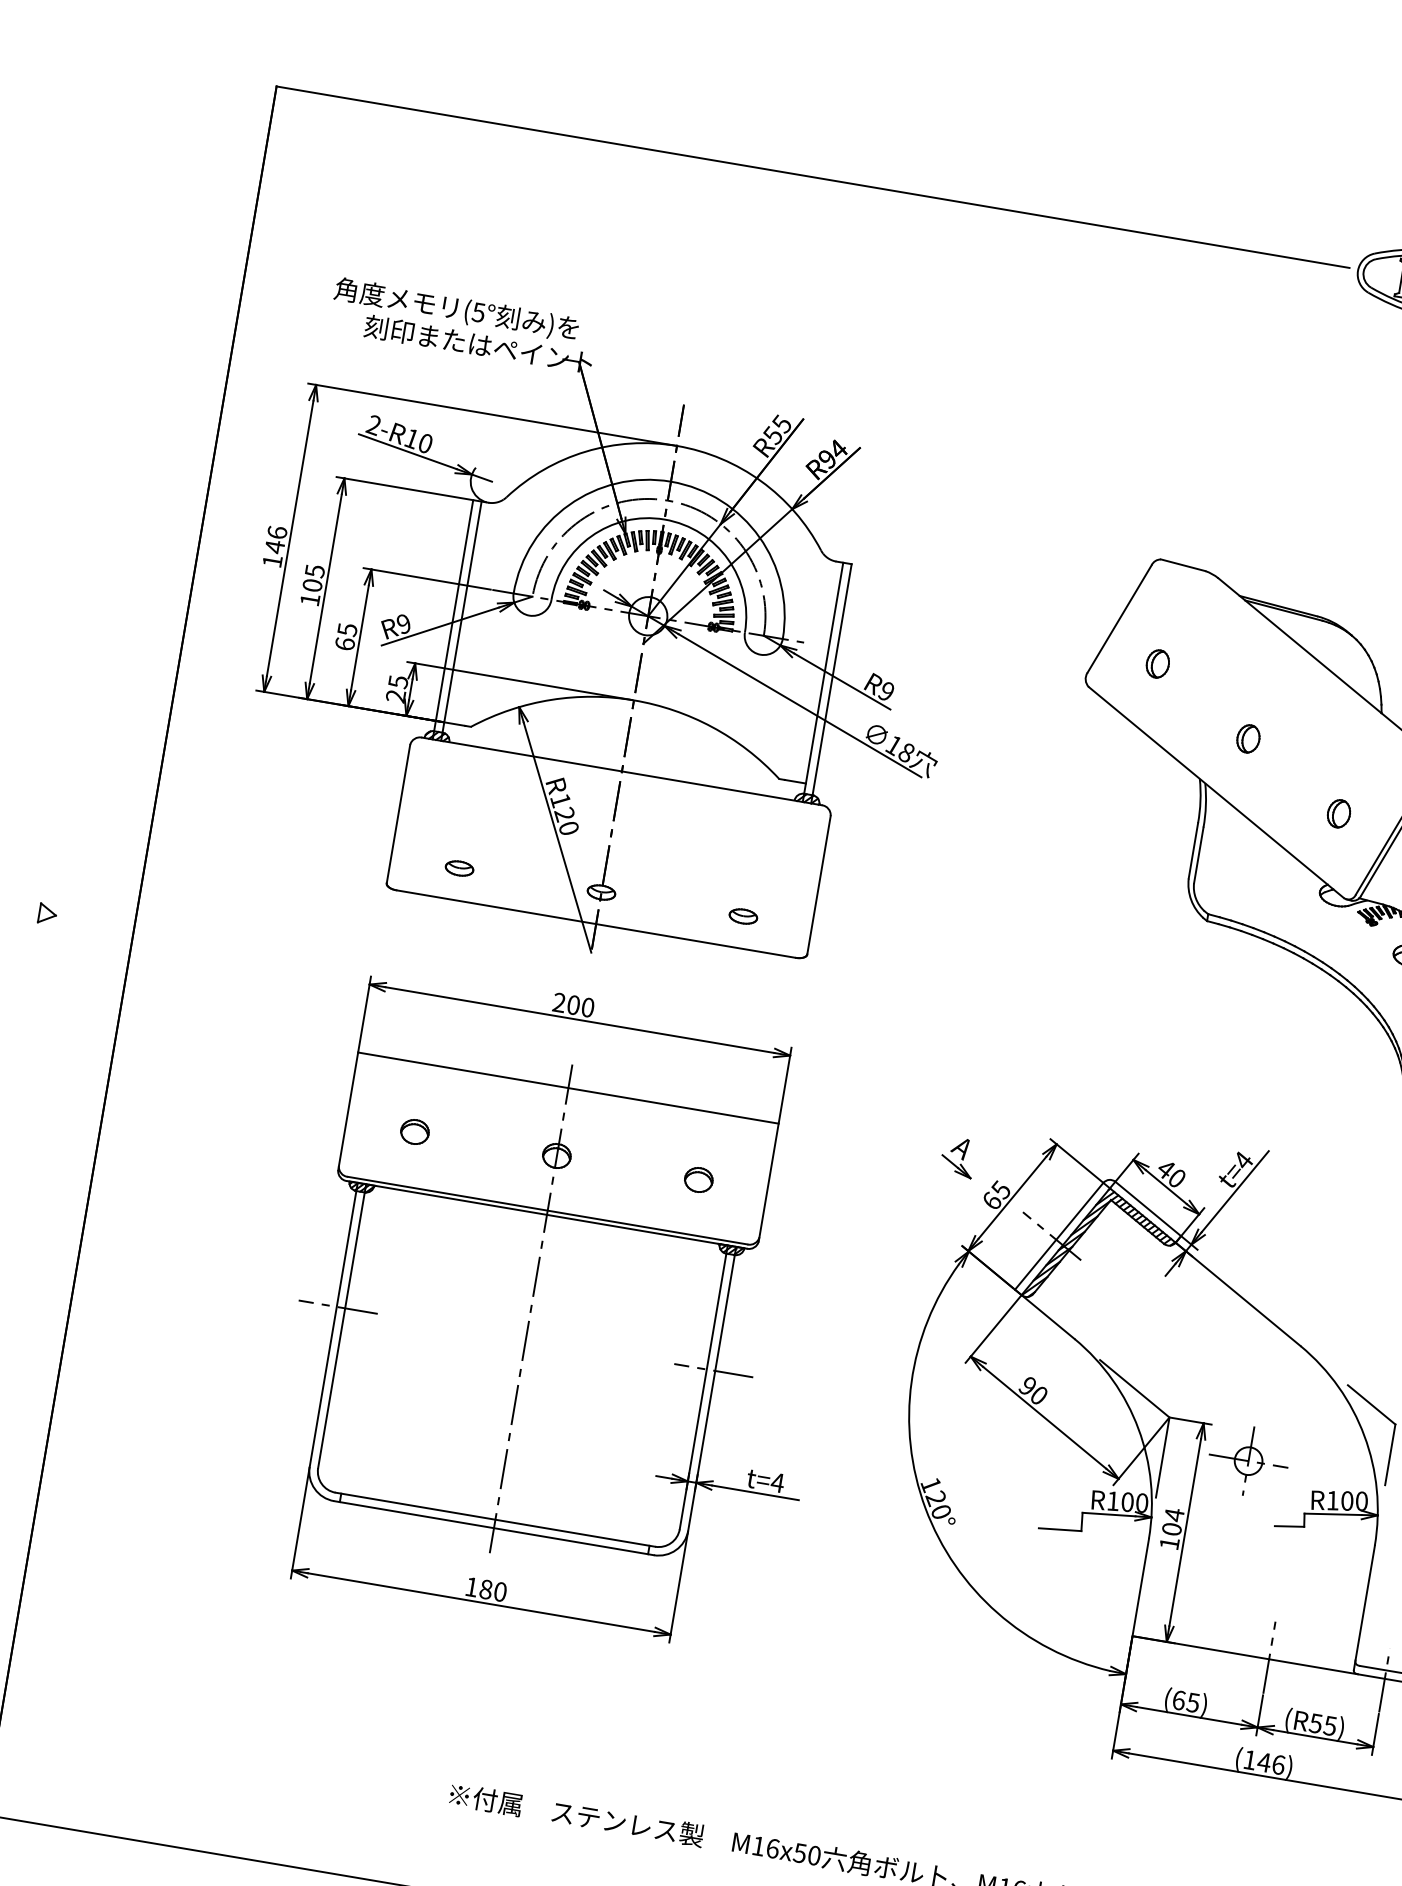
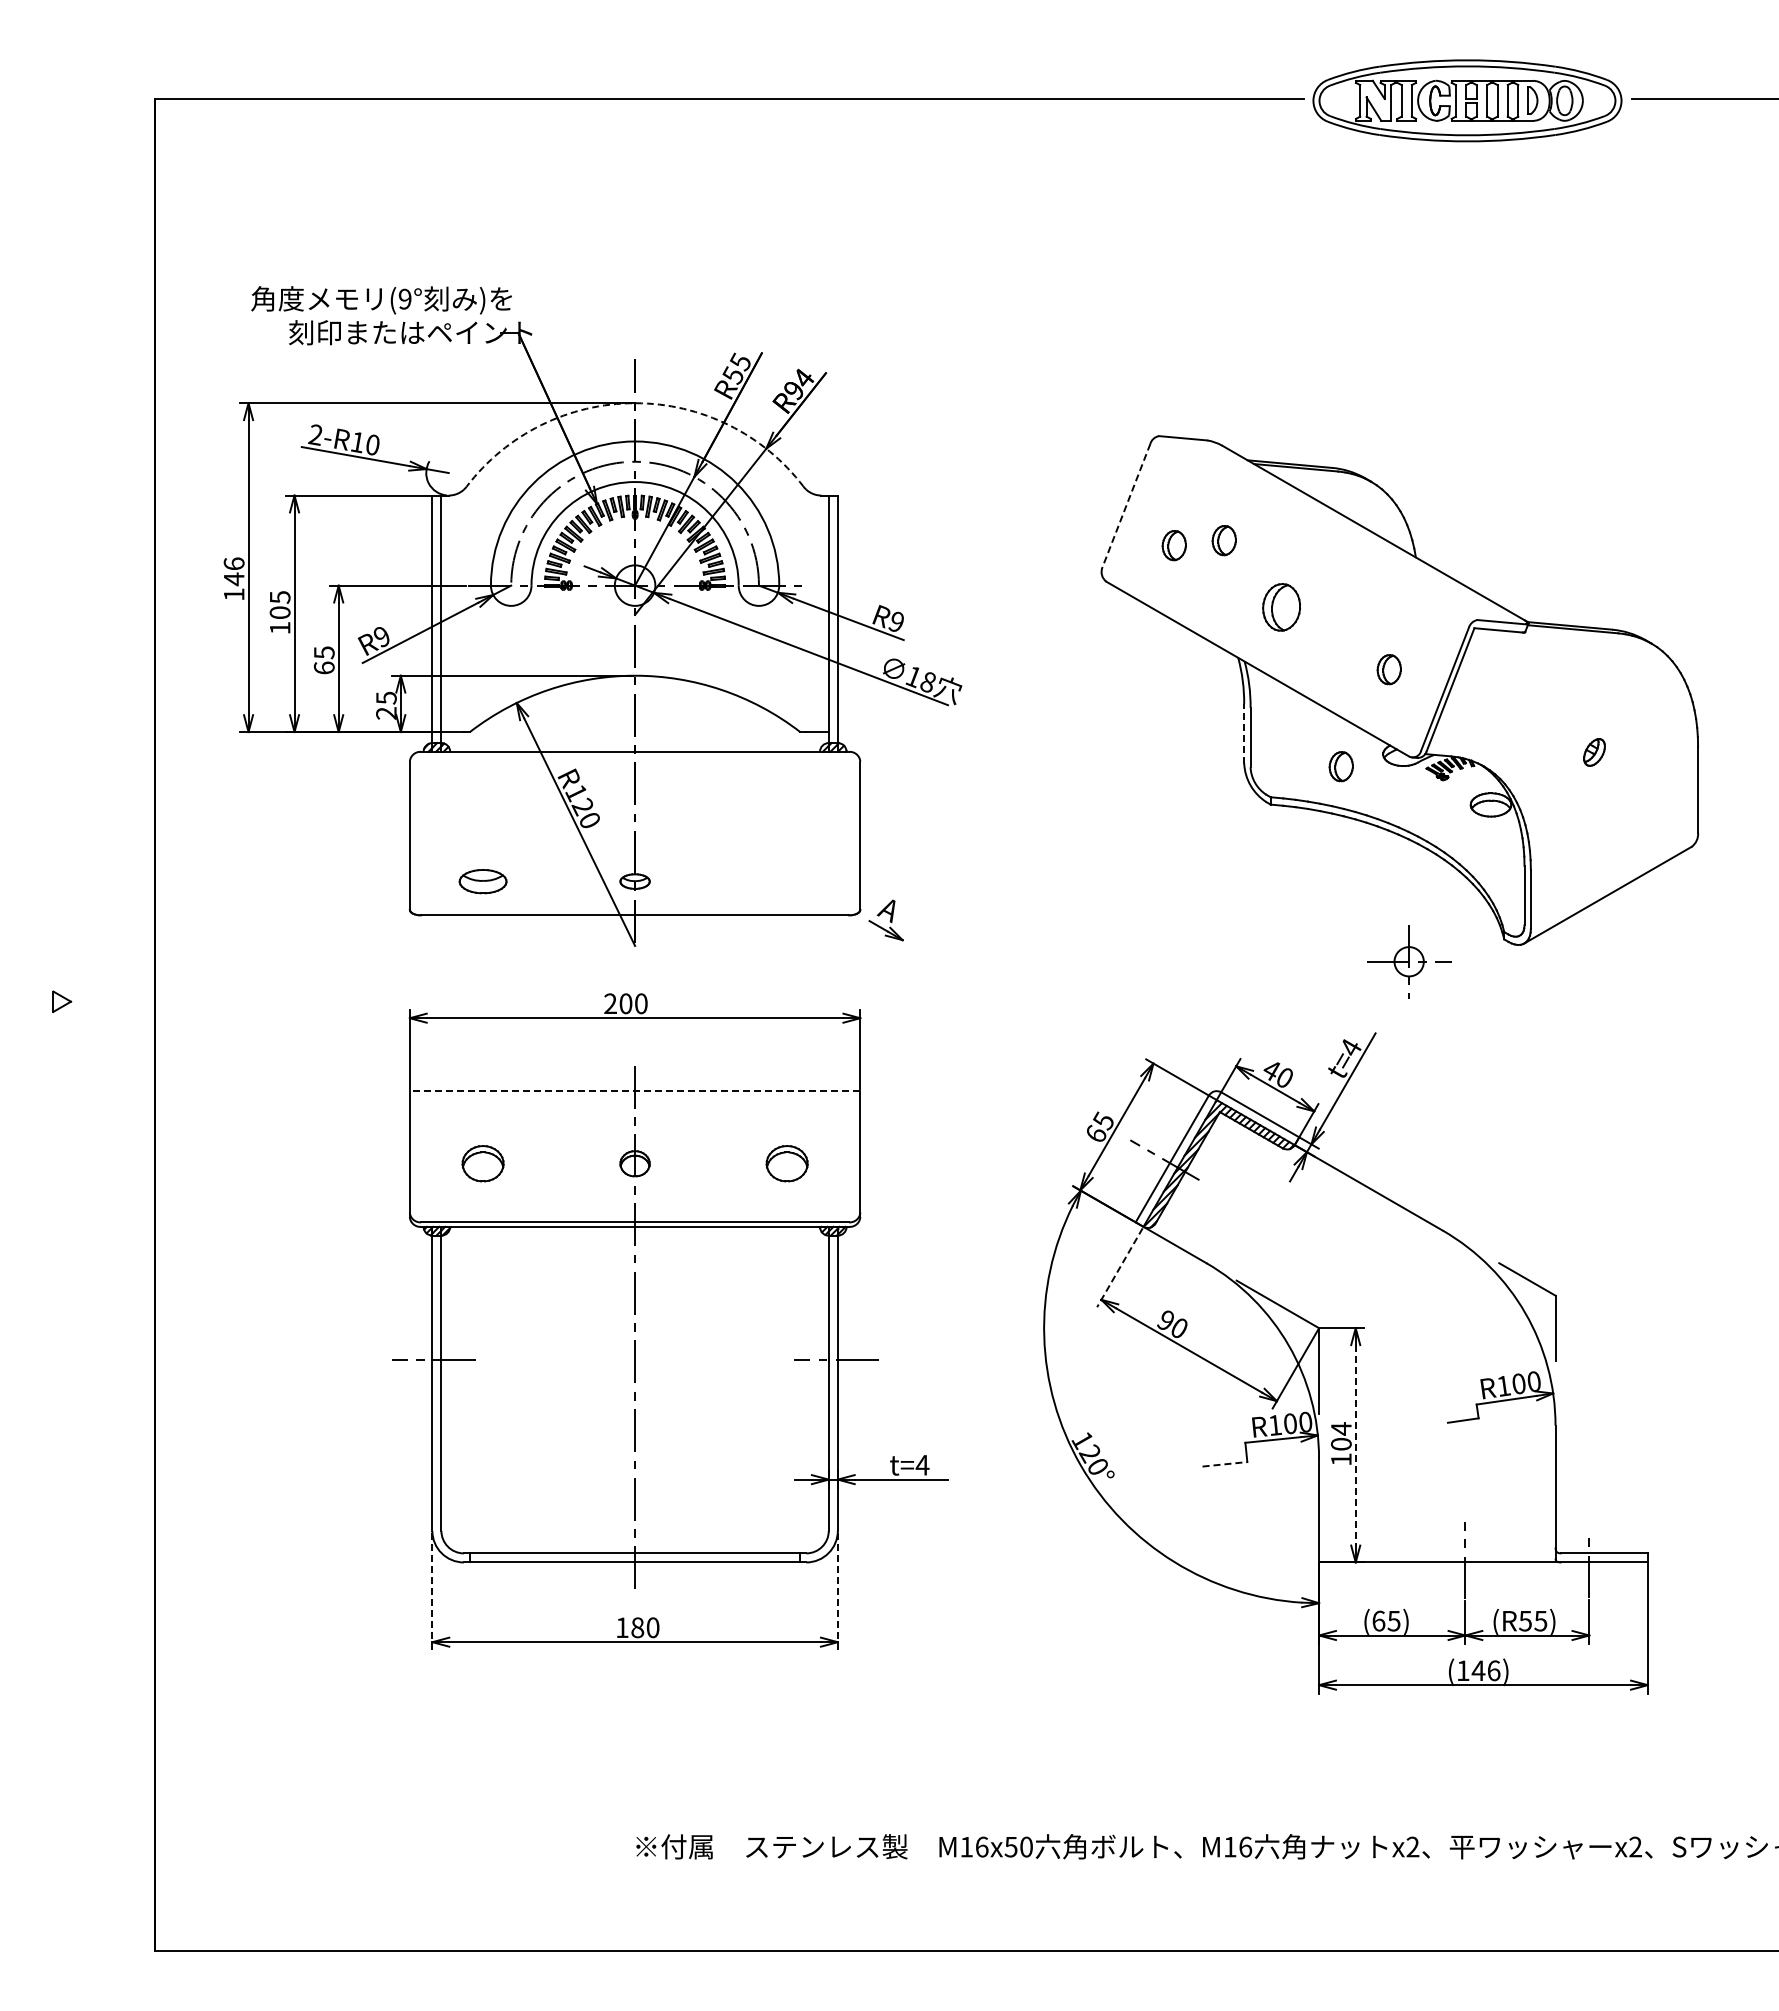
text: (478, 311) -> (404, 298), (5° -> (9°
arc: (677, 446) -> (635, 403), solid -> dashed
line: (1119, 619) -> (1126, 505), solid -> dashed
part: (1204, 667) -> (1223, 540), added
part: (1248, 738) -> (1281, 607), size x1.6
line: (1193, 850) -> (1244, 733), solid -> dashed
part: (459, 868) -> (482, 881), size x1.6
part: (1278, 896) -> (1340, 766), added
part: (742, 916) -> (786, 881), removed
line: (567, 1088) -> (634, 1091), solid -> dashed
part: (414, 1131) -> (482, 1163), size x1.4
part: (957, 1157) -> (885, 920), moved
part: (698, 1179) -> (786, 1163), size x1.4
line: (992, 1329) -> (1119, 1267), solid -> dashed
part: (1248, 1460) -> (1409, 961), moved
line: (300, 1524) -> (432, 1592), solid -> dashed
line: (1059, 1529) -> (1224, 1464), solid -> dashed
line: (1184, 1532) -> (1355, 1445), solid -> dashed
line: (678, 1588) -> (837, 1592), solid -> dashed

